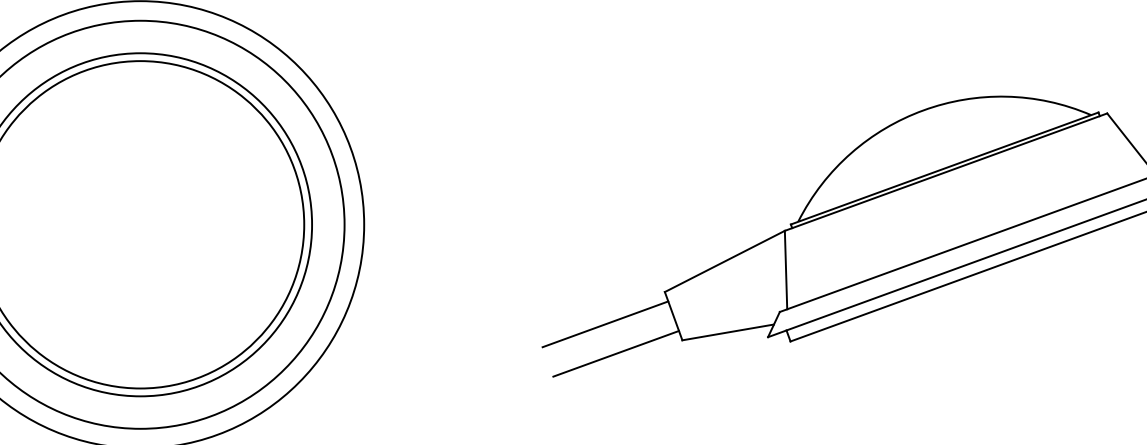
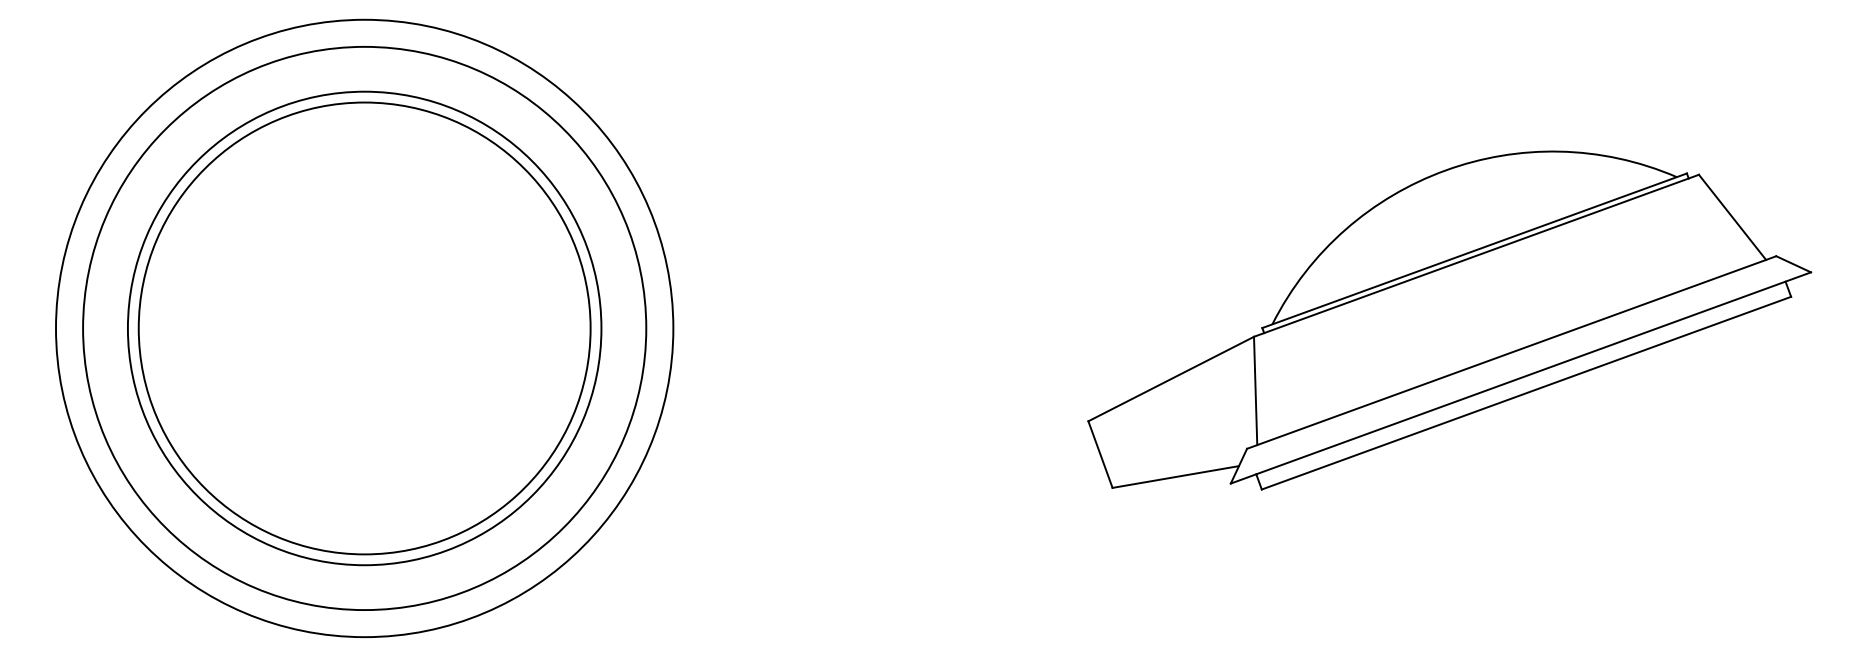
line: (605, 324) -> (1006, 465), removed
line: (615, 353) -> (1020, 506), removed

